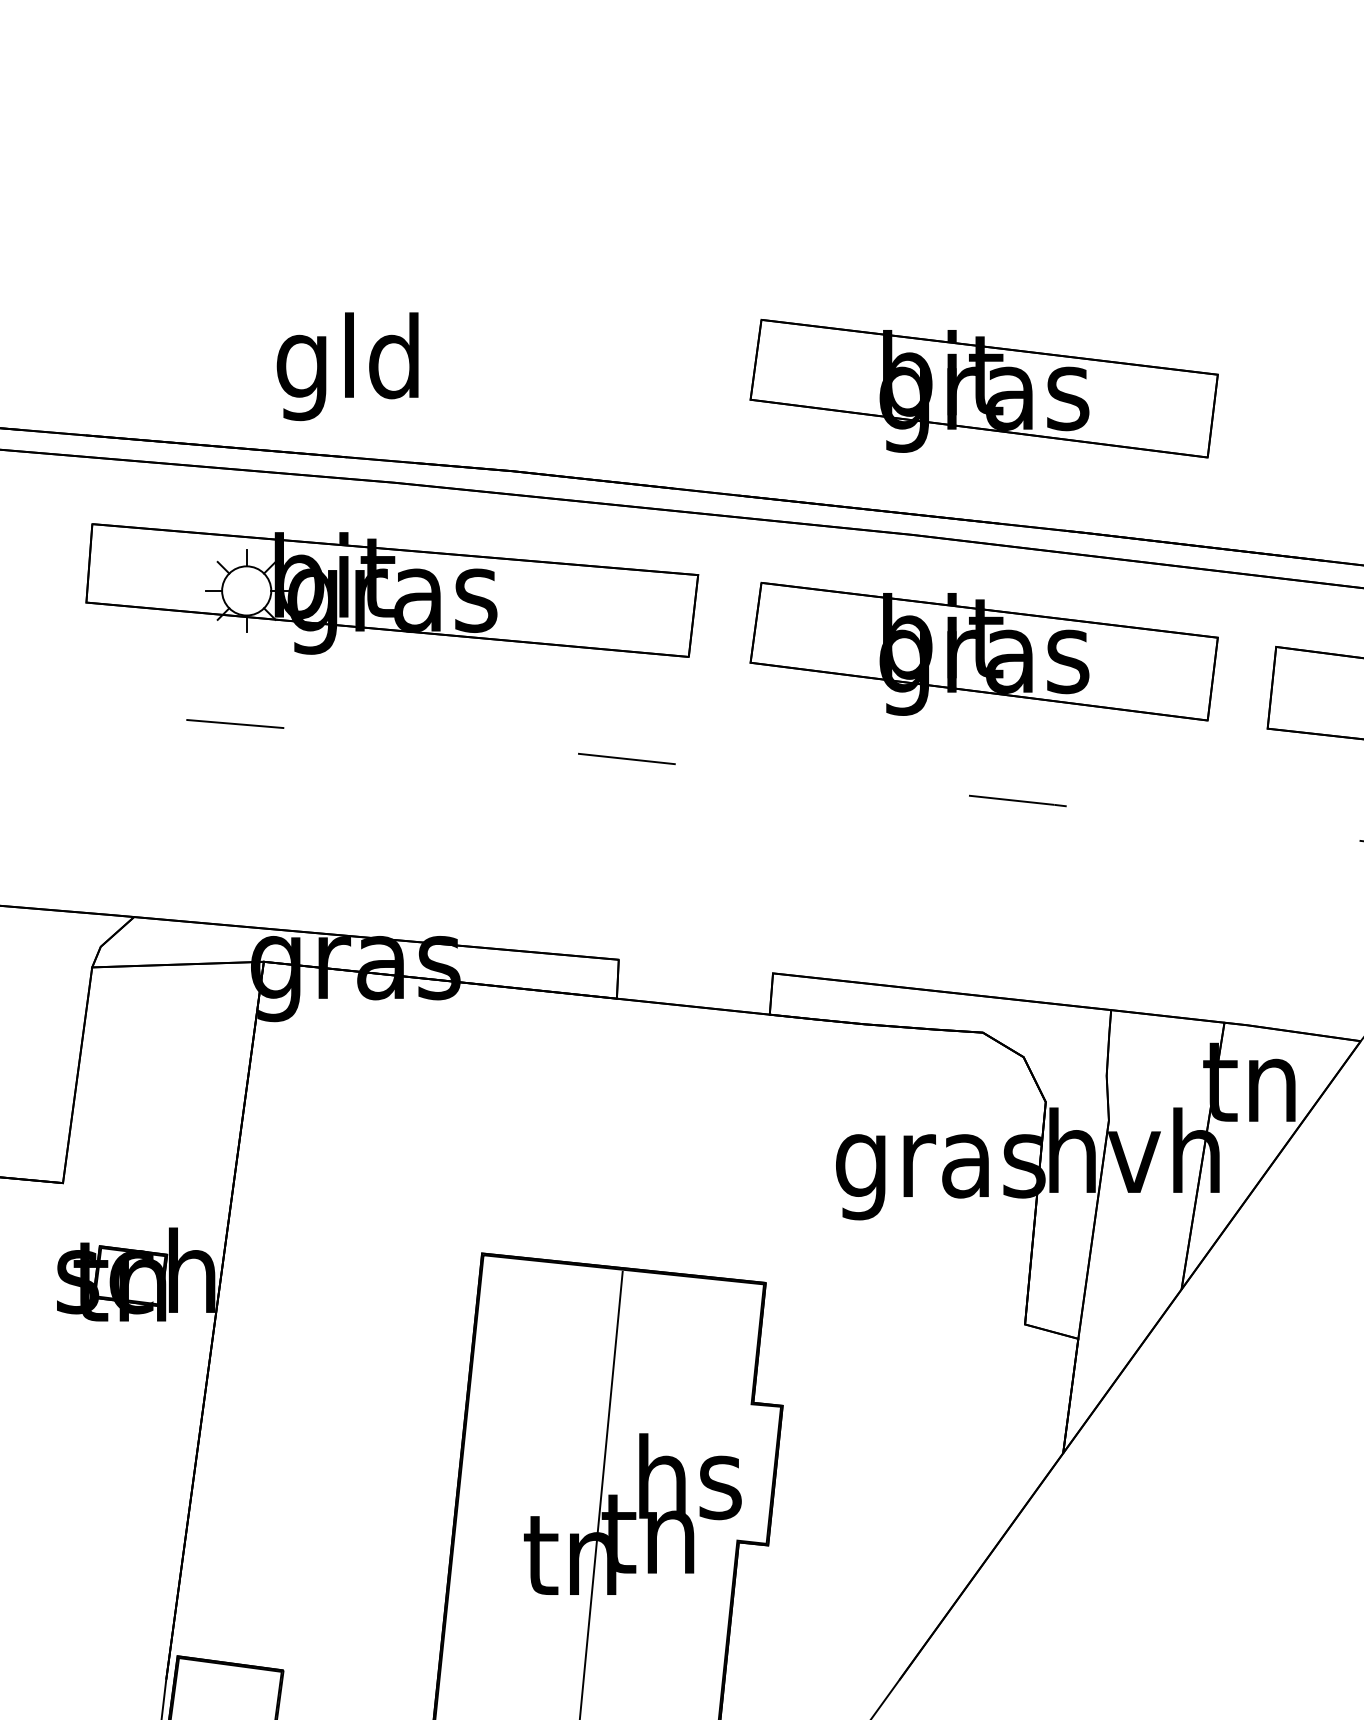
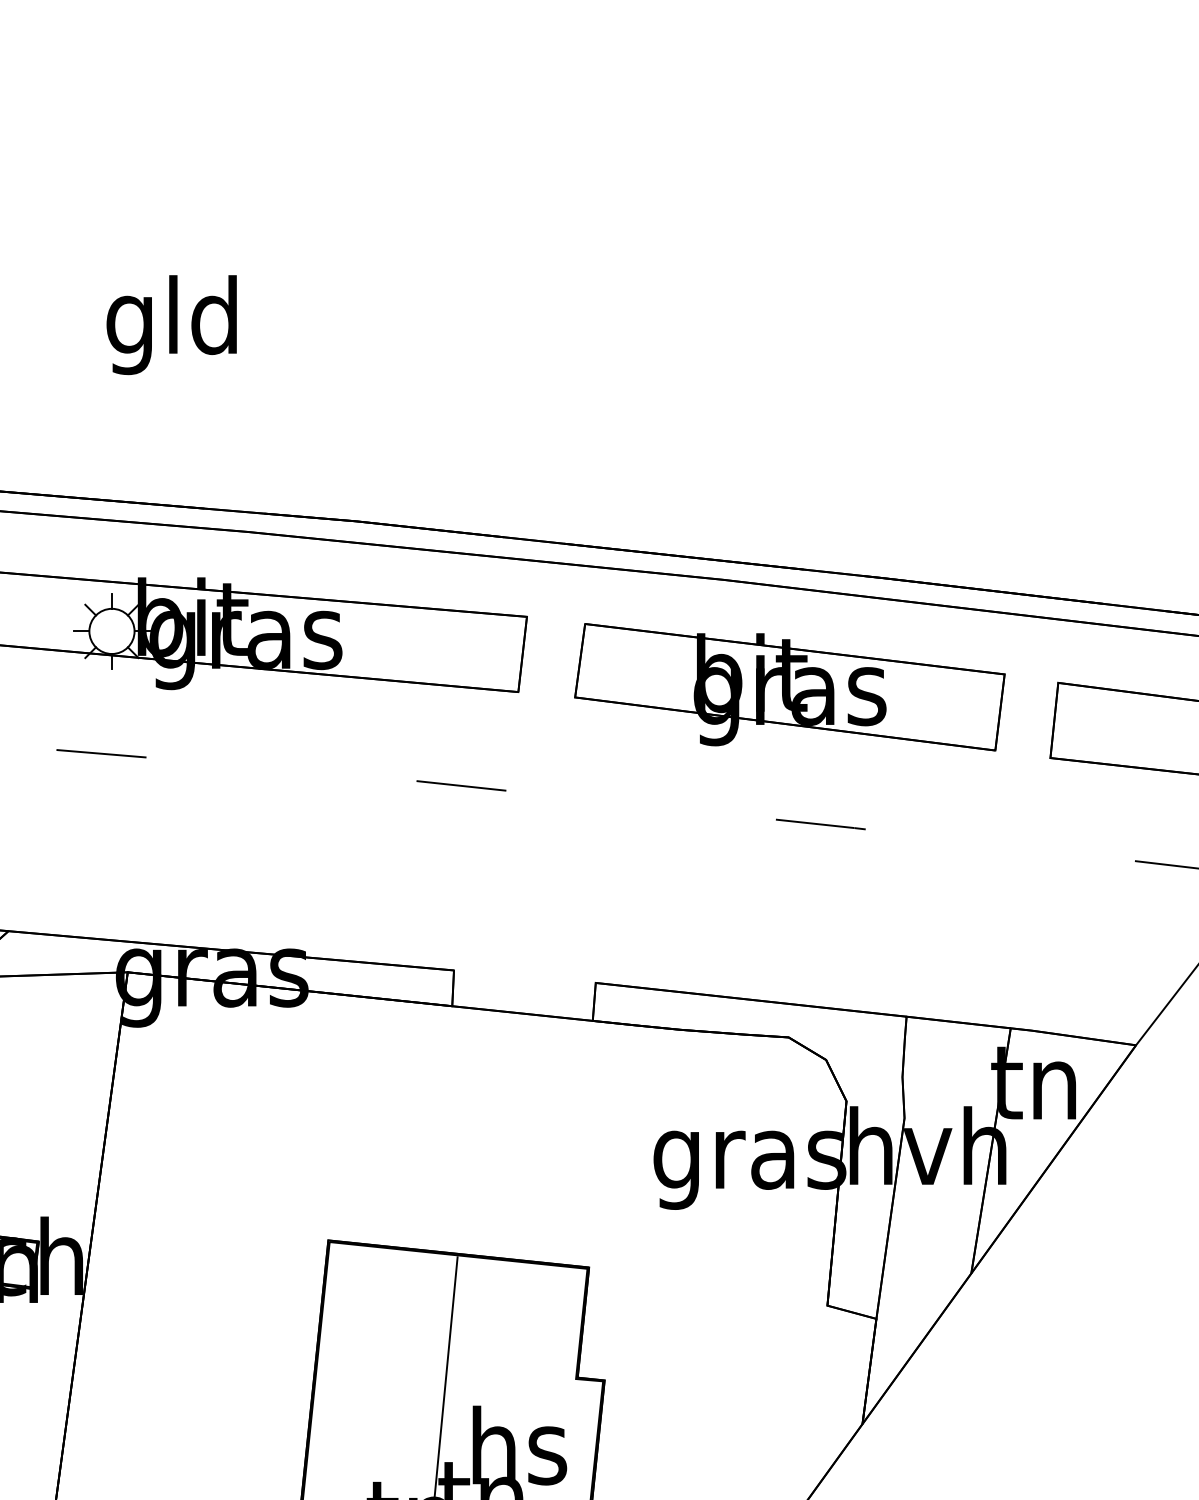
text: (347, 366) -> (171, 324), moved
part: (983, 388) -> (789, 445), removed

